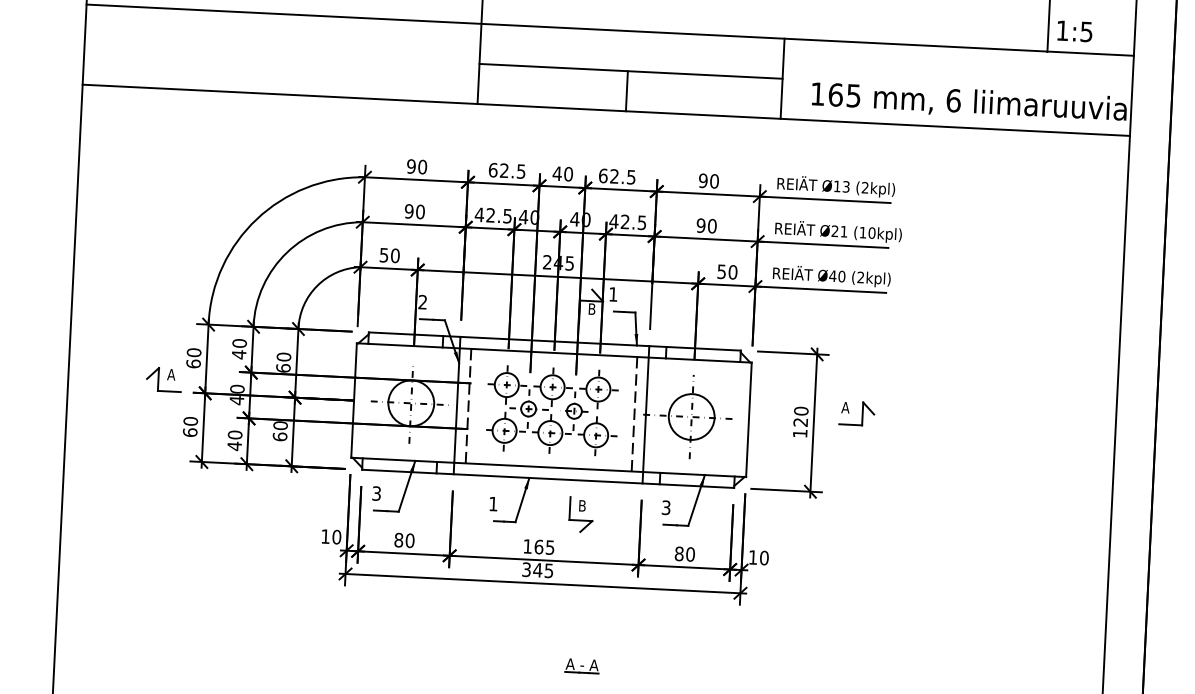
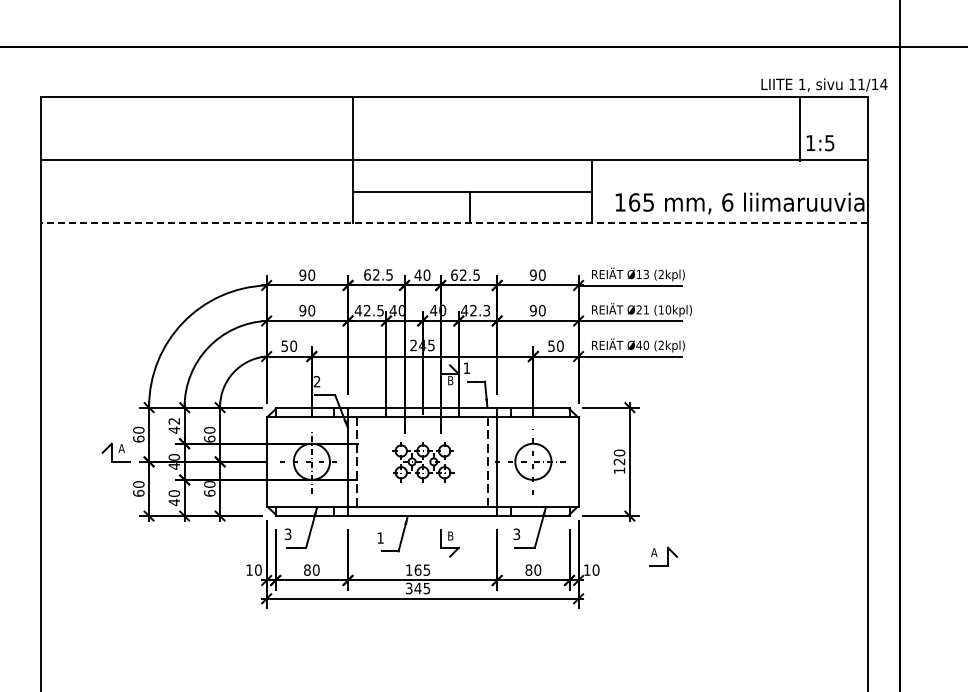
line: (606, 110) -> (454, 223), solid -> dashed
text: (643, 221) -> (487, 309), 42.5 -> 42.3
text: (239, 342) -> (174, 420), 40 -> 42
part: (552, 409) -> (423, 461), size x0.6
part: (857, 413) -> (663, 556), moved
part: (581, 666) -> (456, 662), removed

